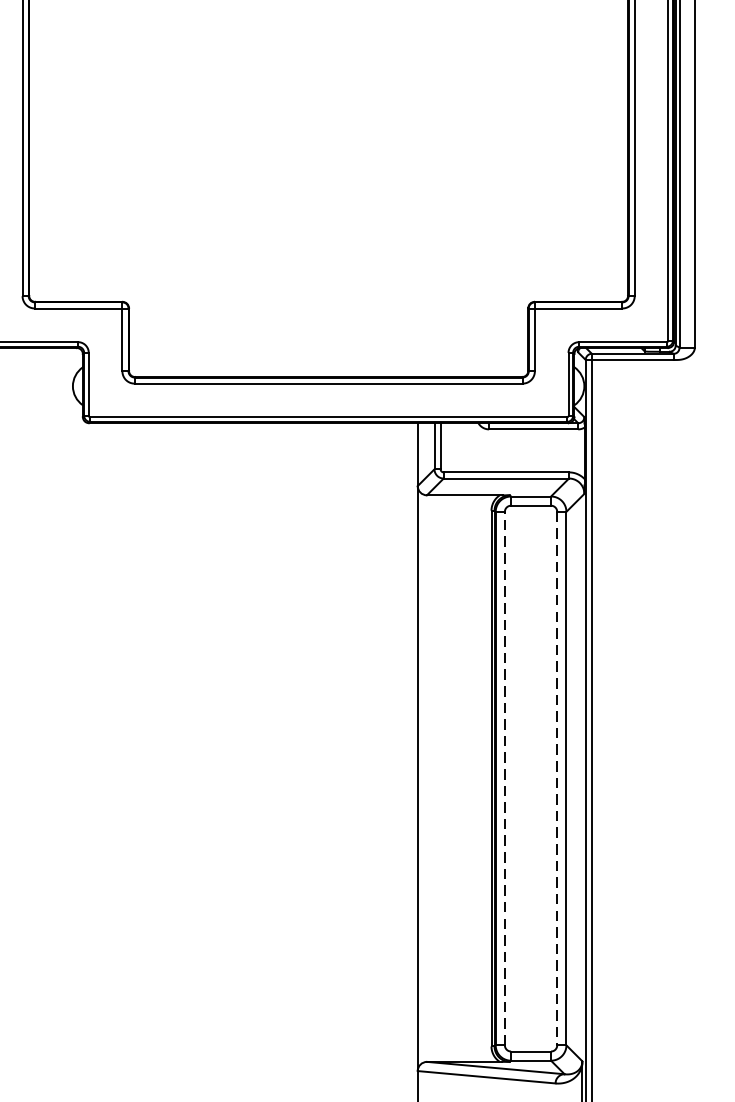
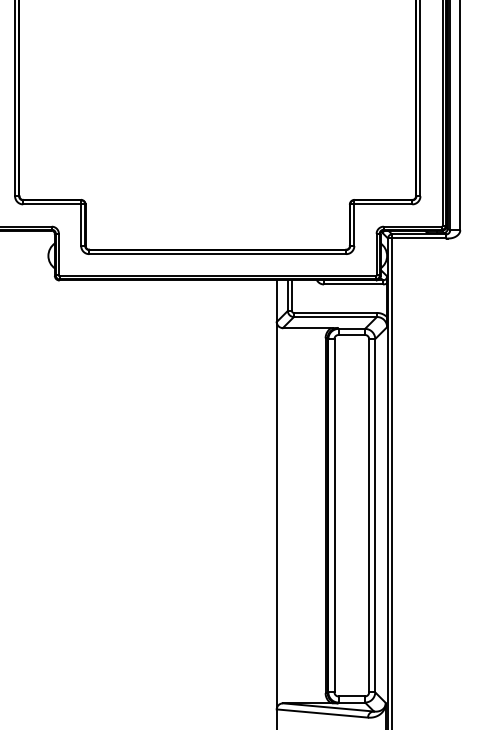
line: (504, 778) -> (334, 515), dashed -> solid
line: (557, 778) -> (369, 515), dashed -> solid

